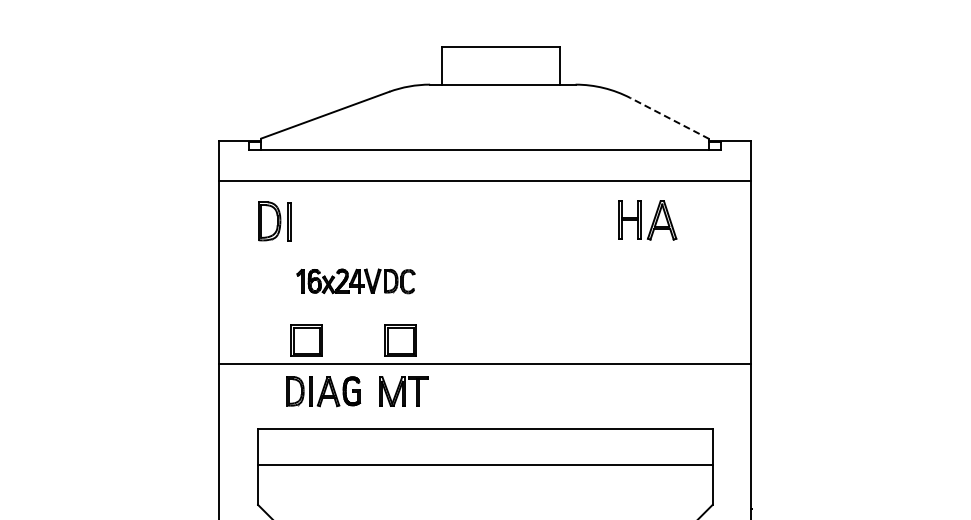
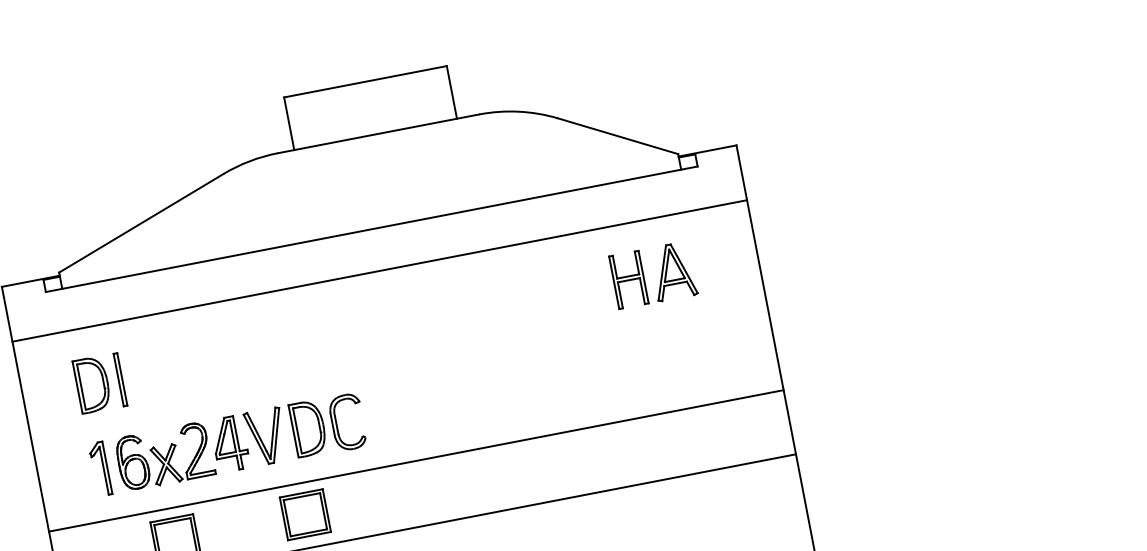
line: (669, 118) -> (617, 136), dashed -> solid
part: (647, 220) -> (653, 275), moved
part: (355, 281) -> (227, 444), size x1.67
line: (485, 318) -> (416, 461), added

